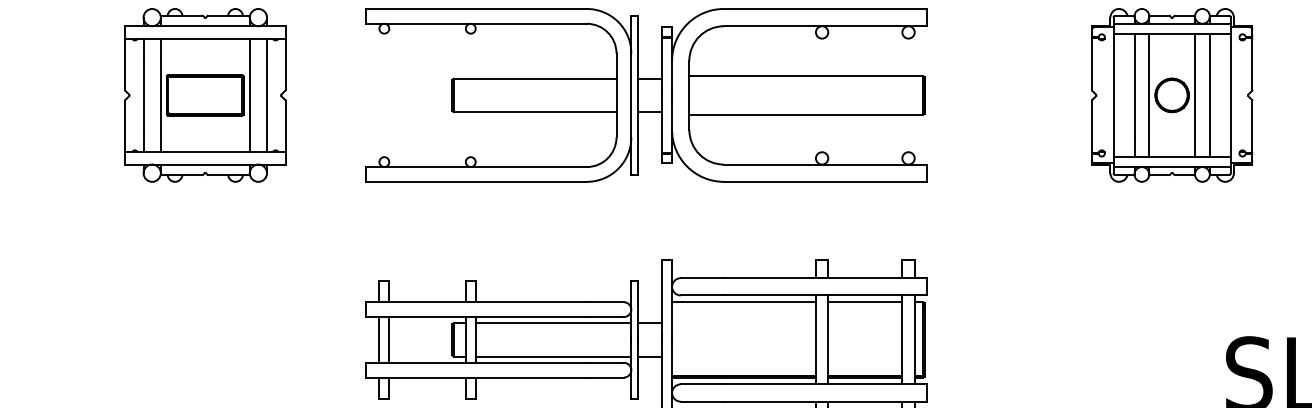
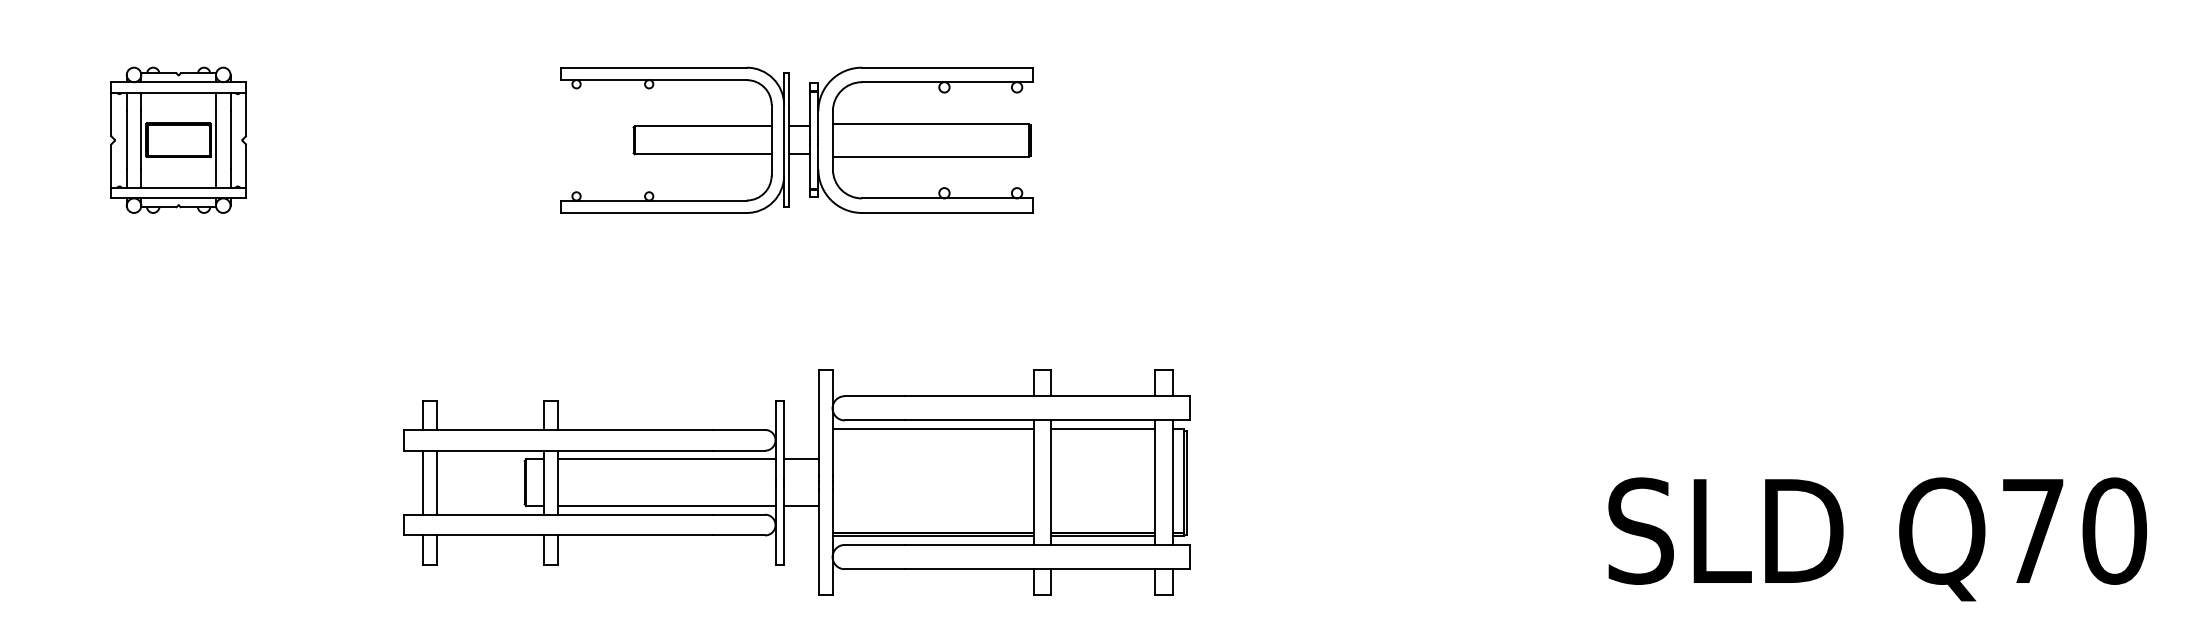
part: (205, 95) -> (178, 140), size x0.6
part: (646, 95) -> (796, 140), size x0.6
part: (1171, 95) -> (1532, 140), removed

